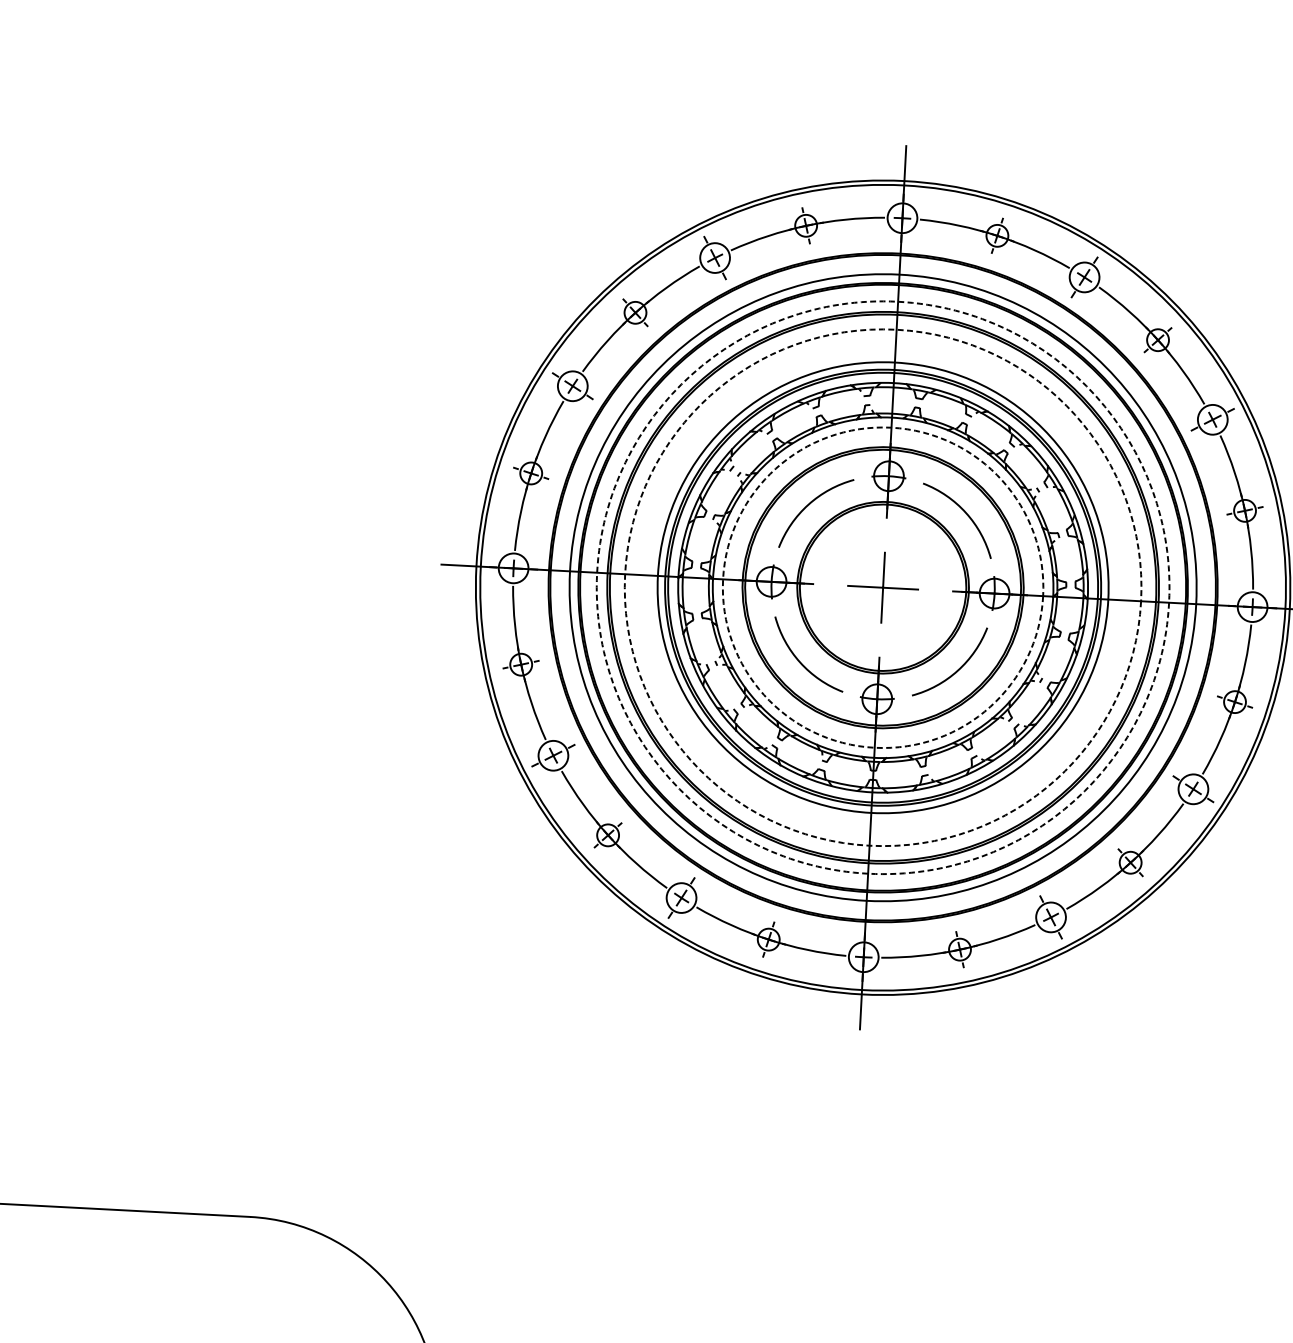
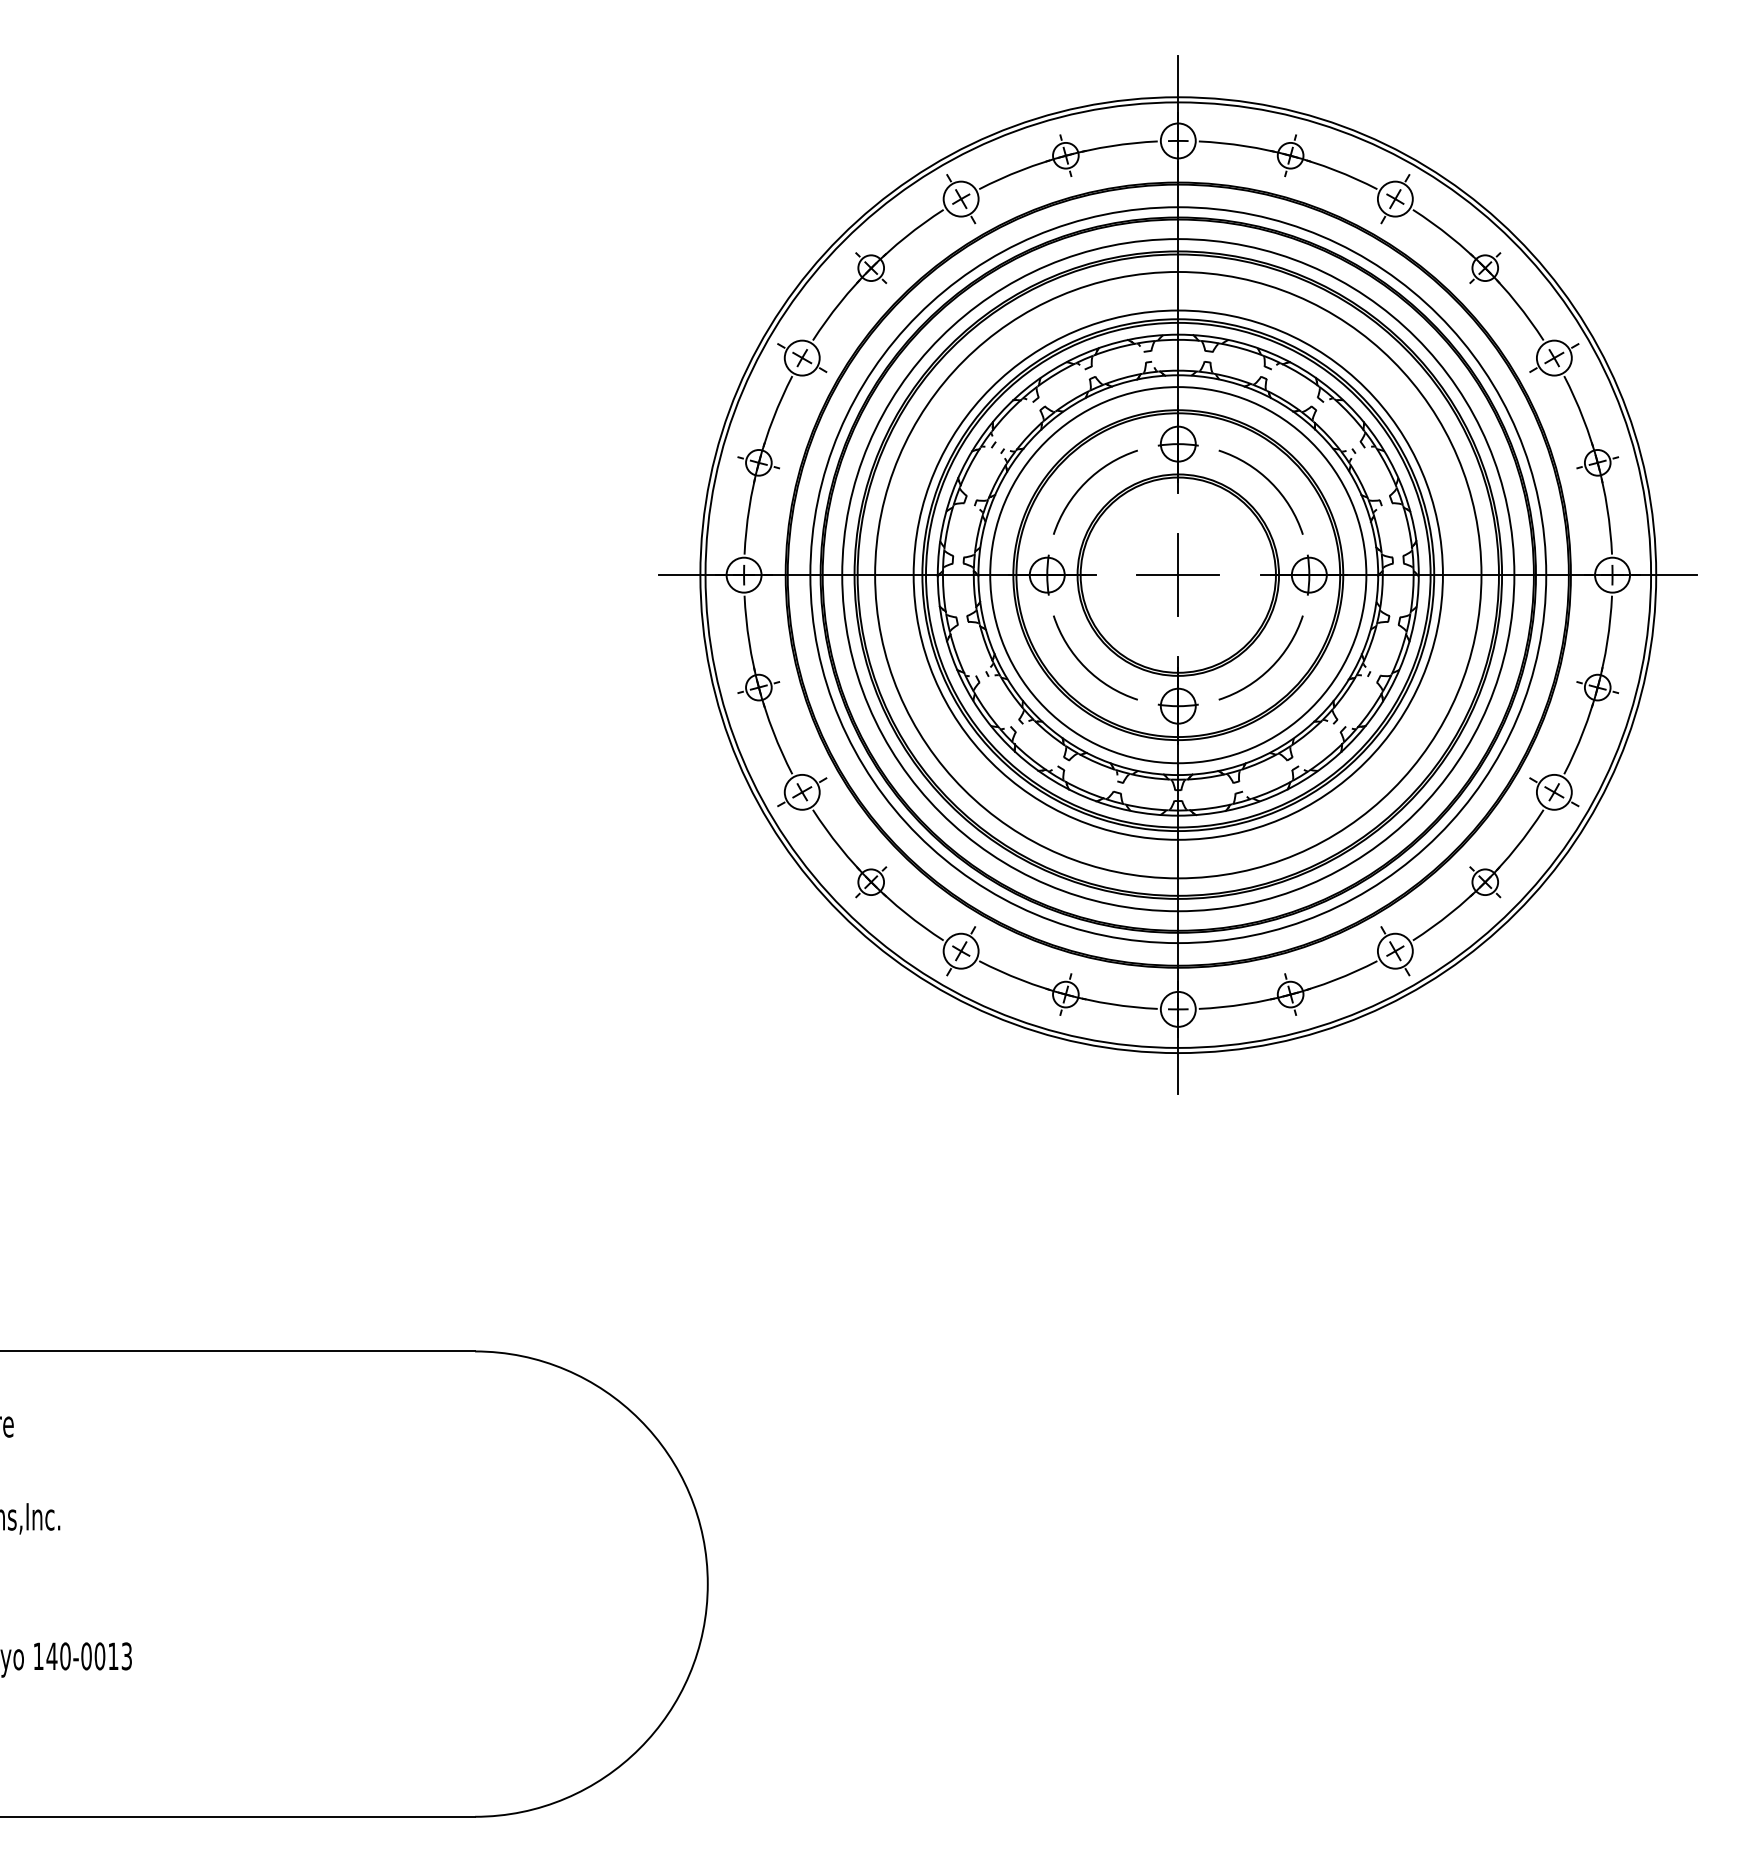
circle: (883, 587) -> (1178, 574), dashed -> solid
circle: (883, 588) -> (1178, 575), dashed -> solid
circle: (883, 588) -> (1178, 575), dashed -> solid

